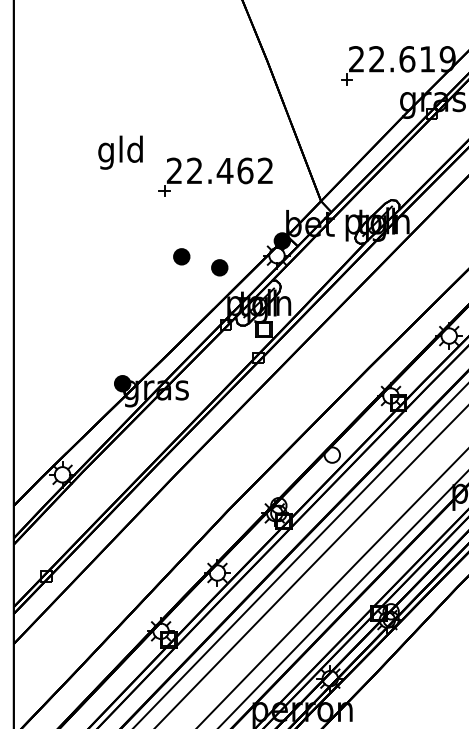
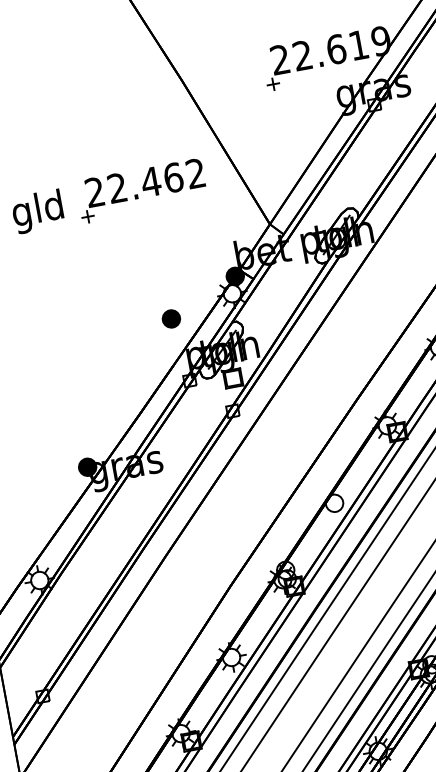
part: (215, 176) -> (141, 190), moved
part: (181, 256) -> (126, 314), removed

